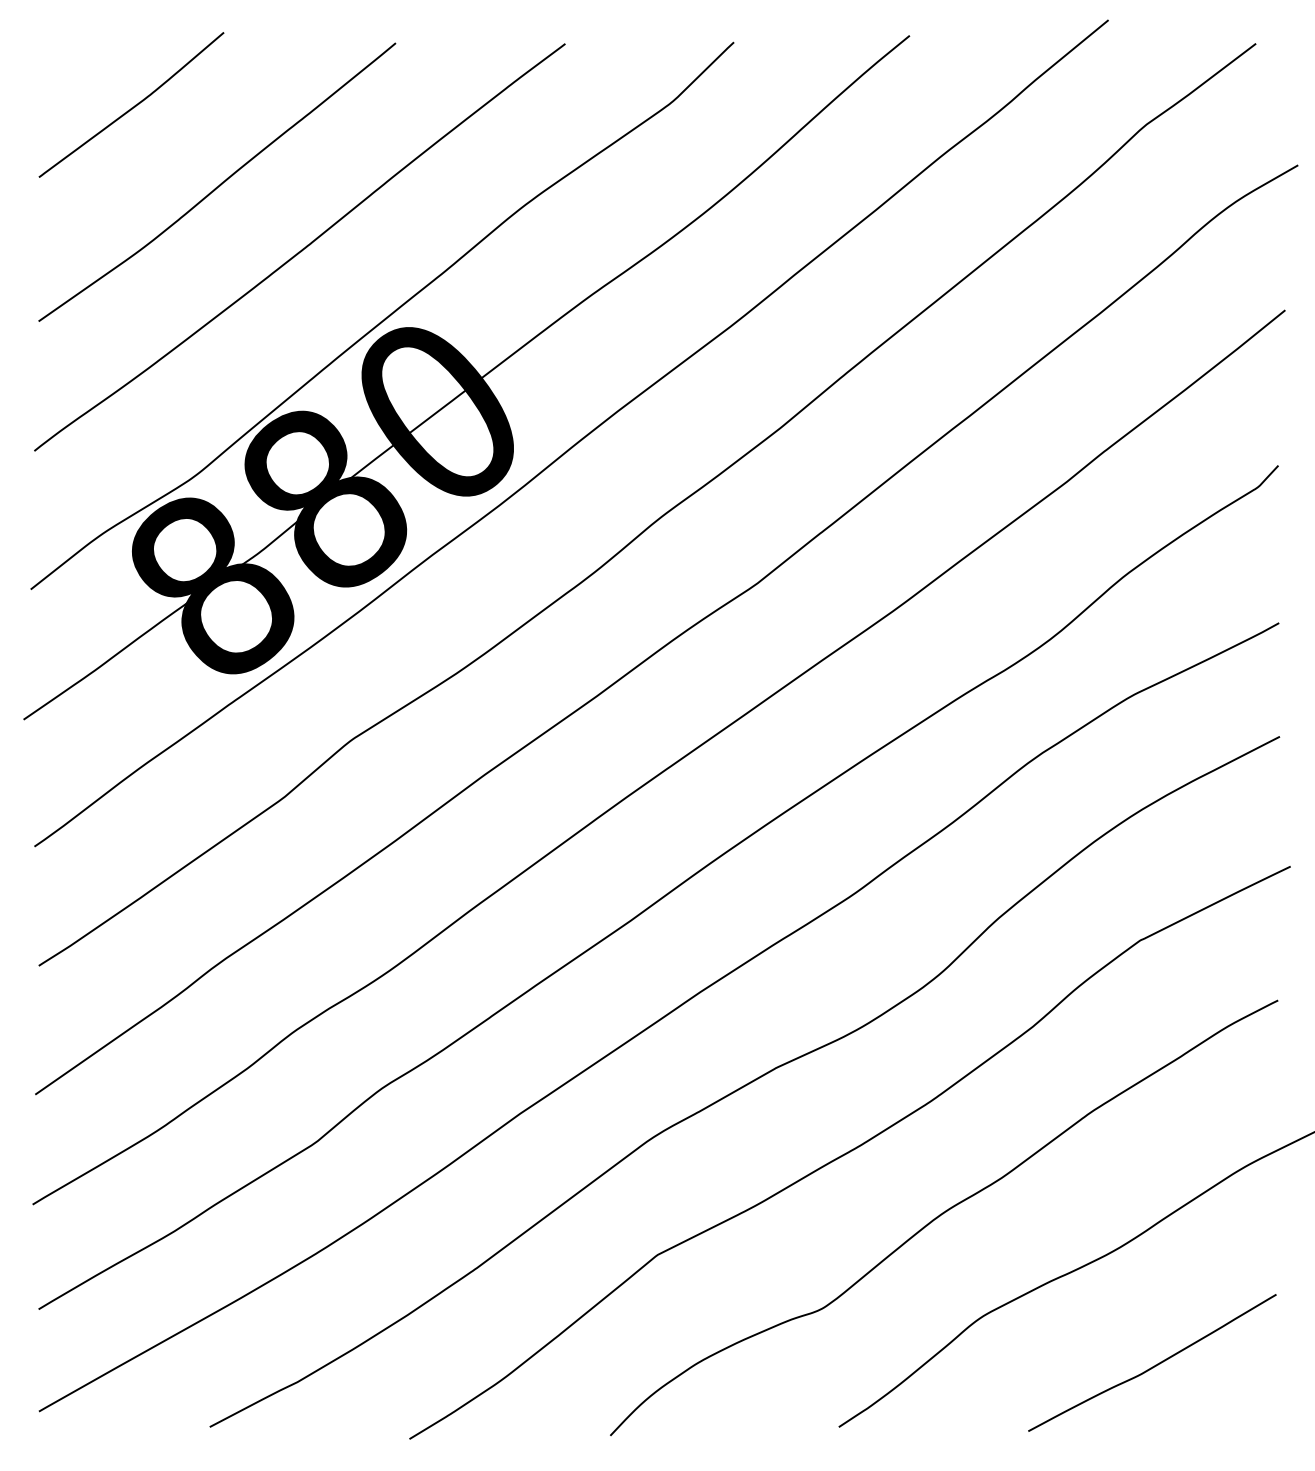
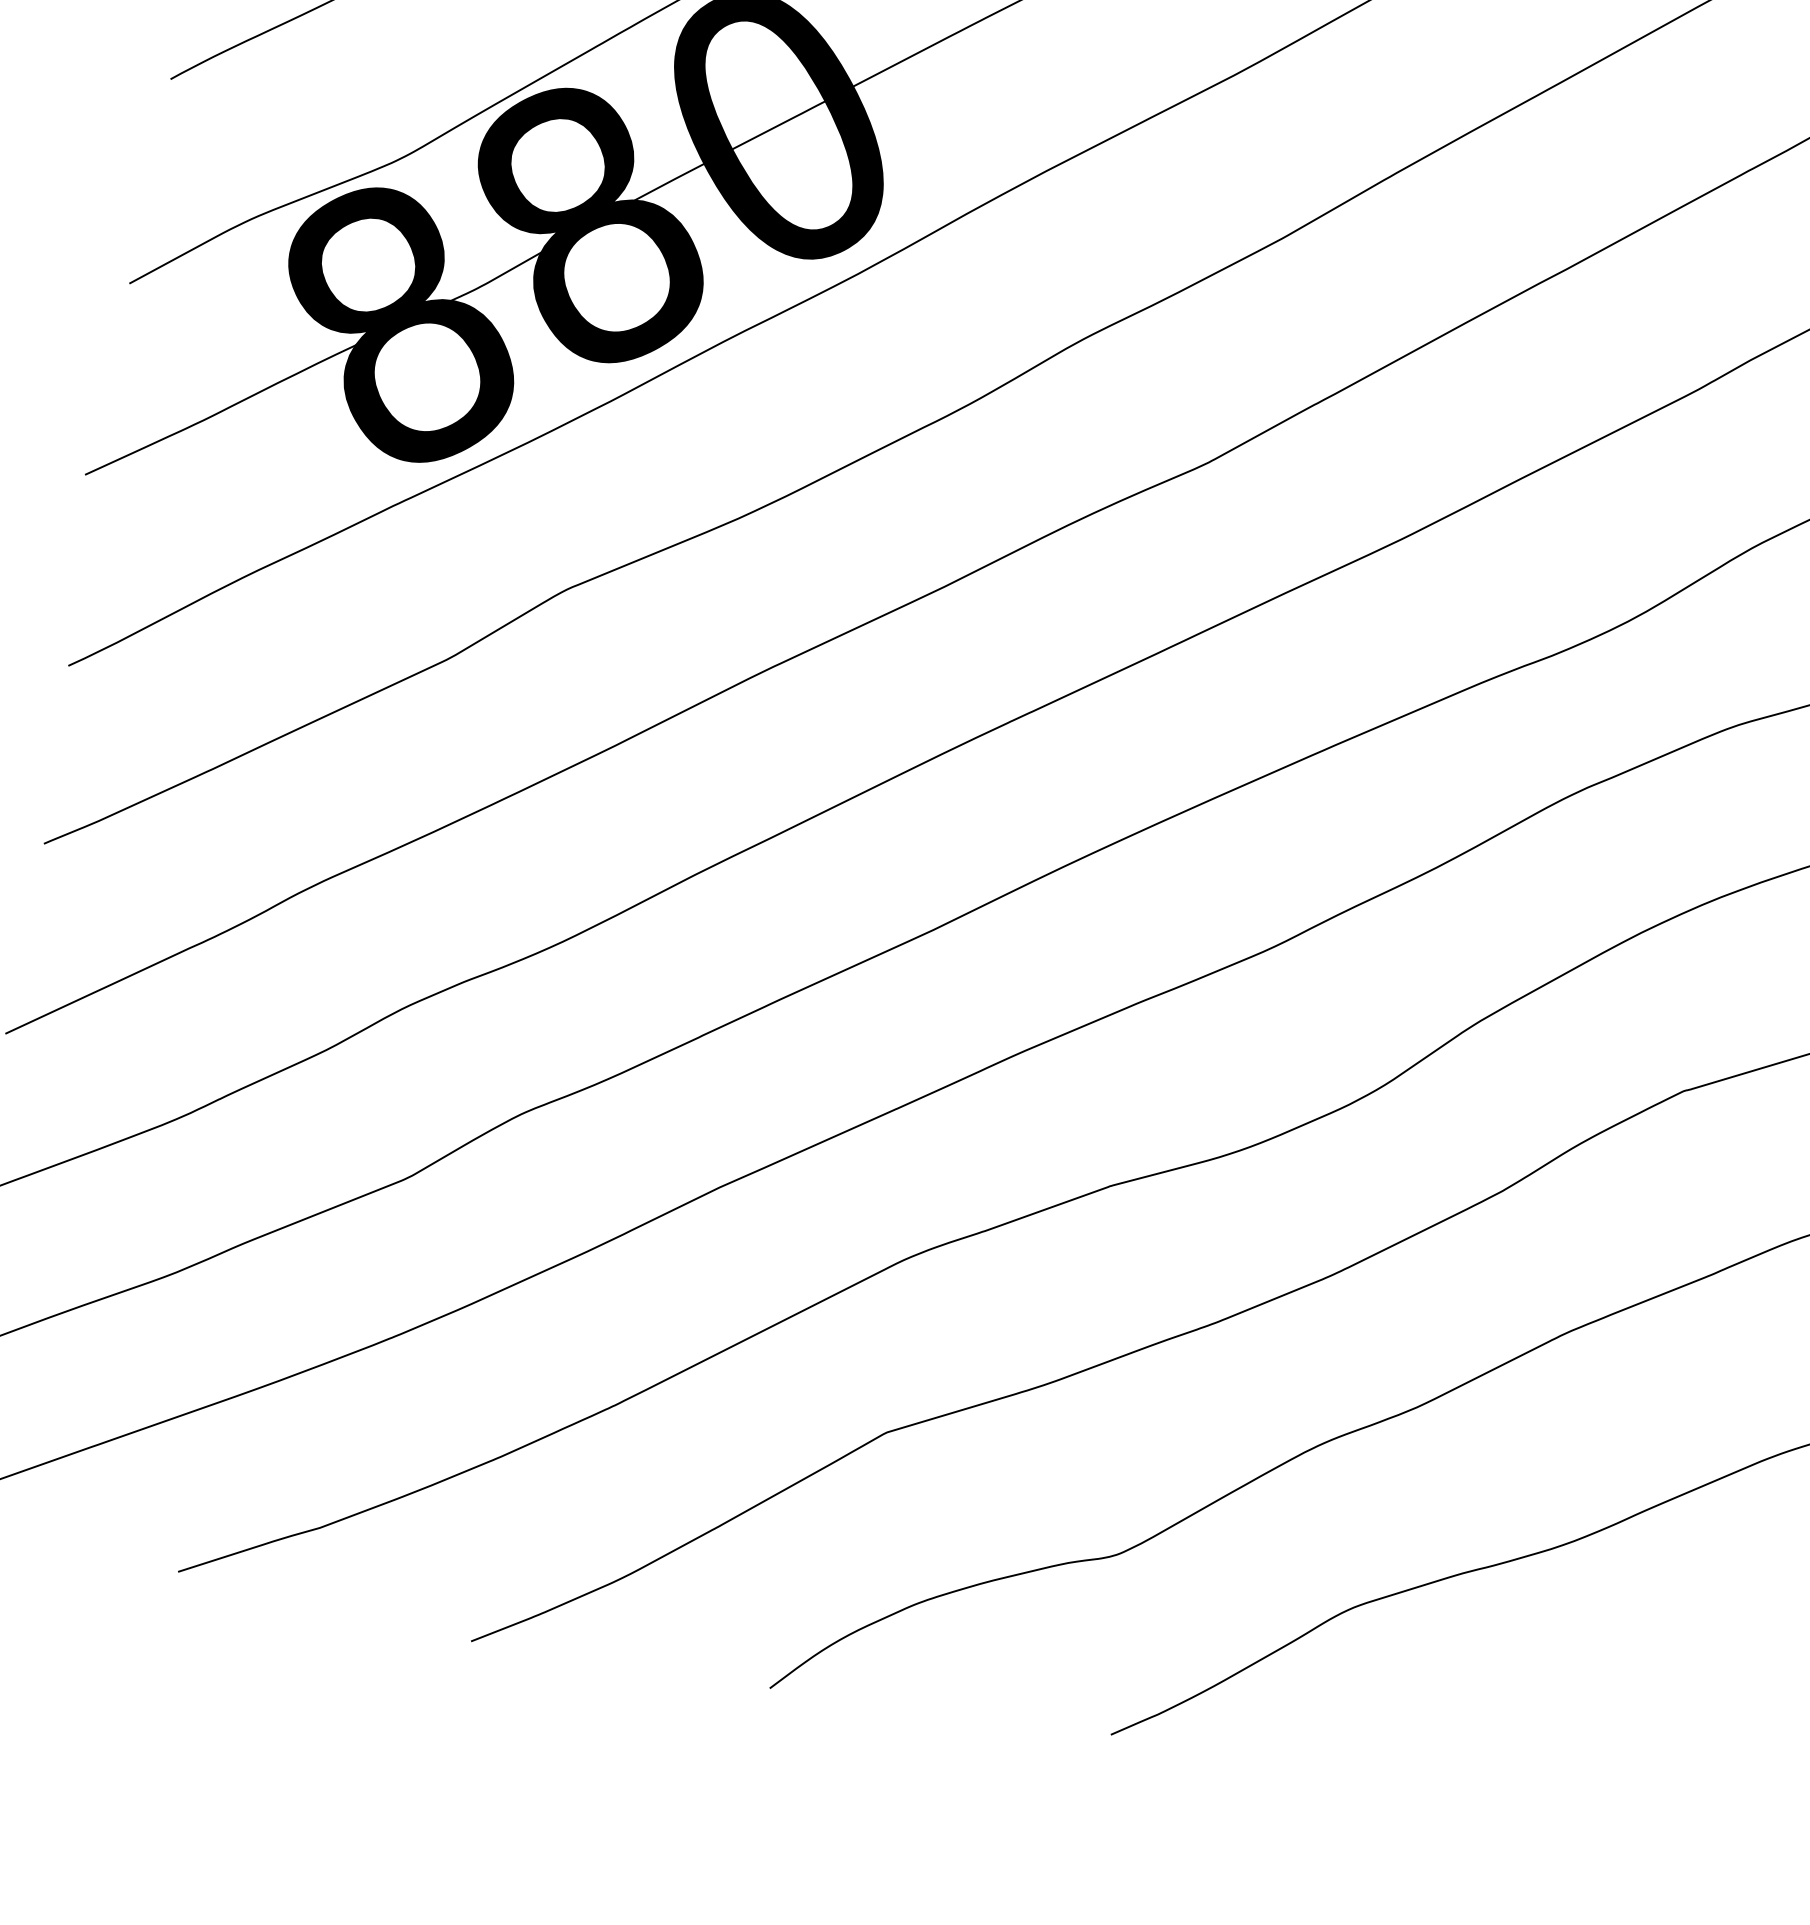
curve: (1155, 1364) -> (1596, 1723), removed

